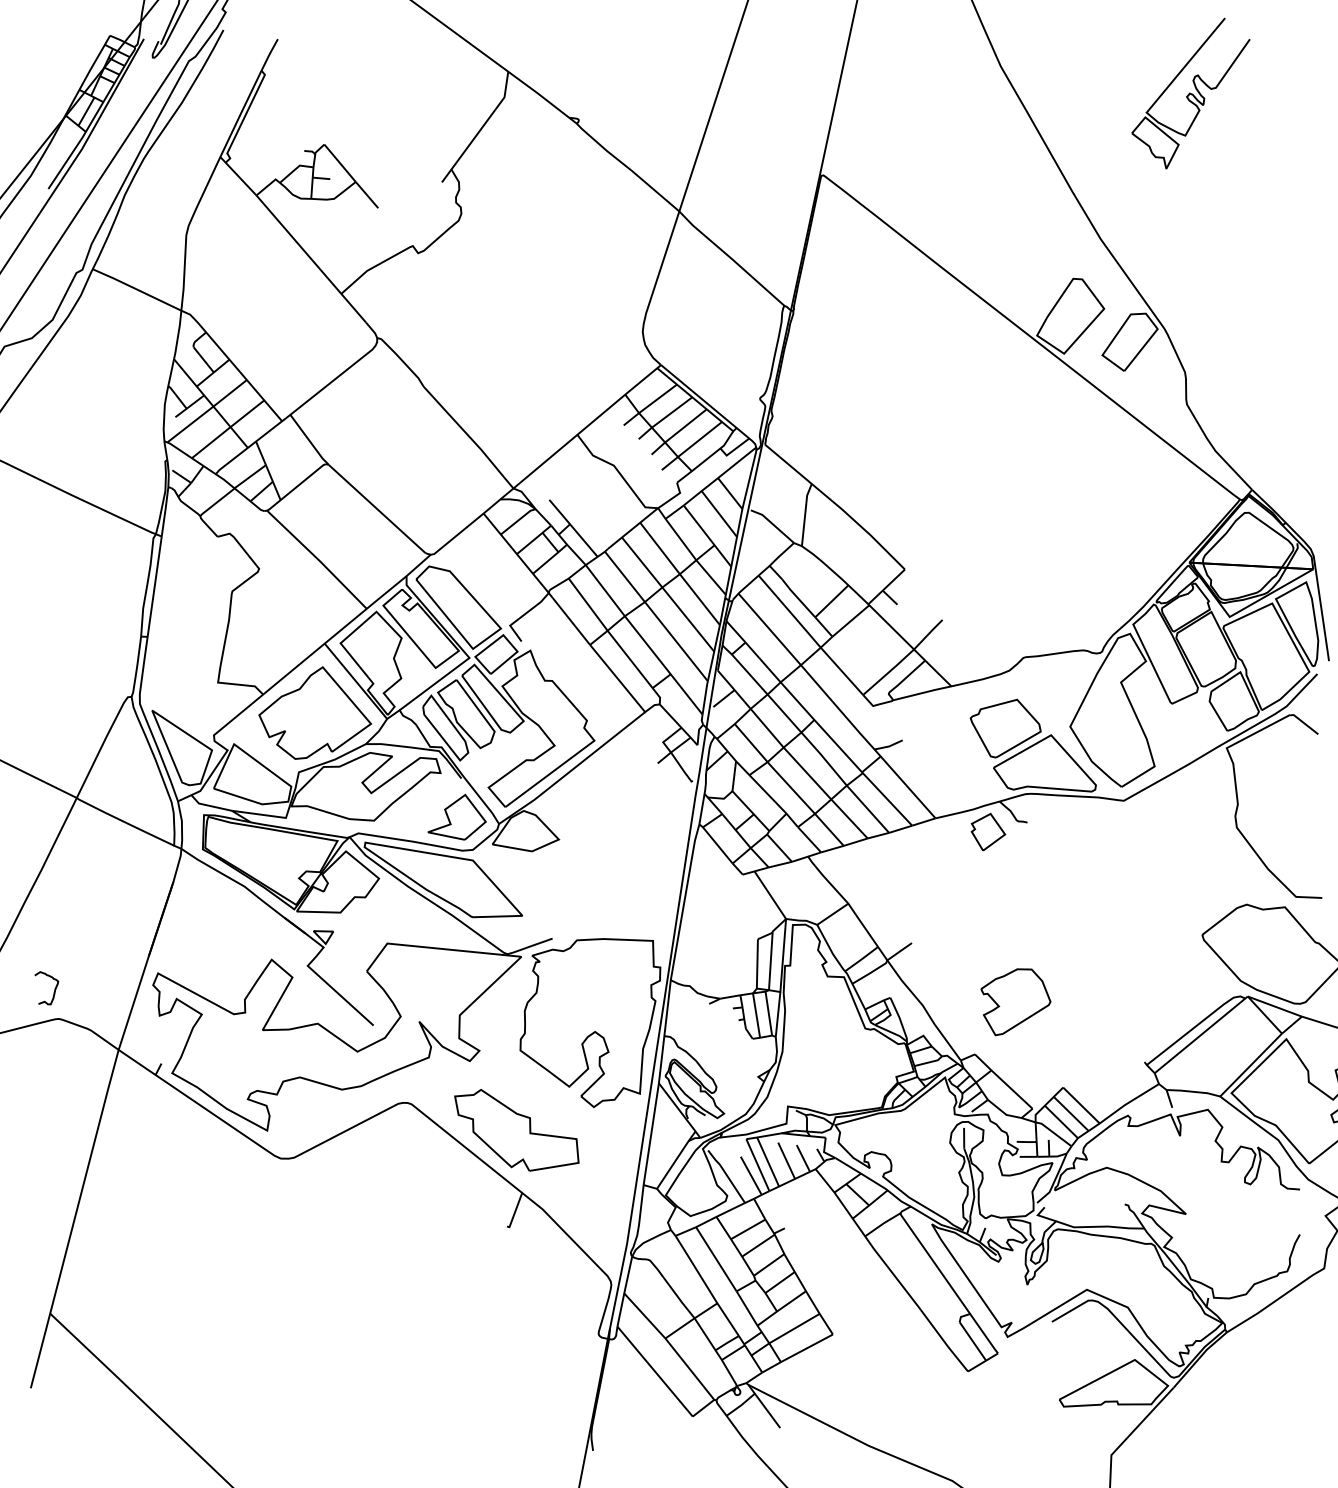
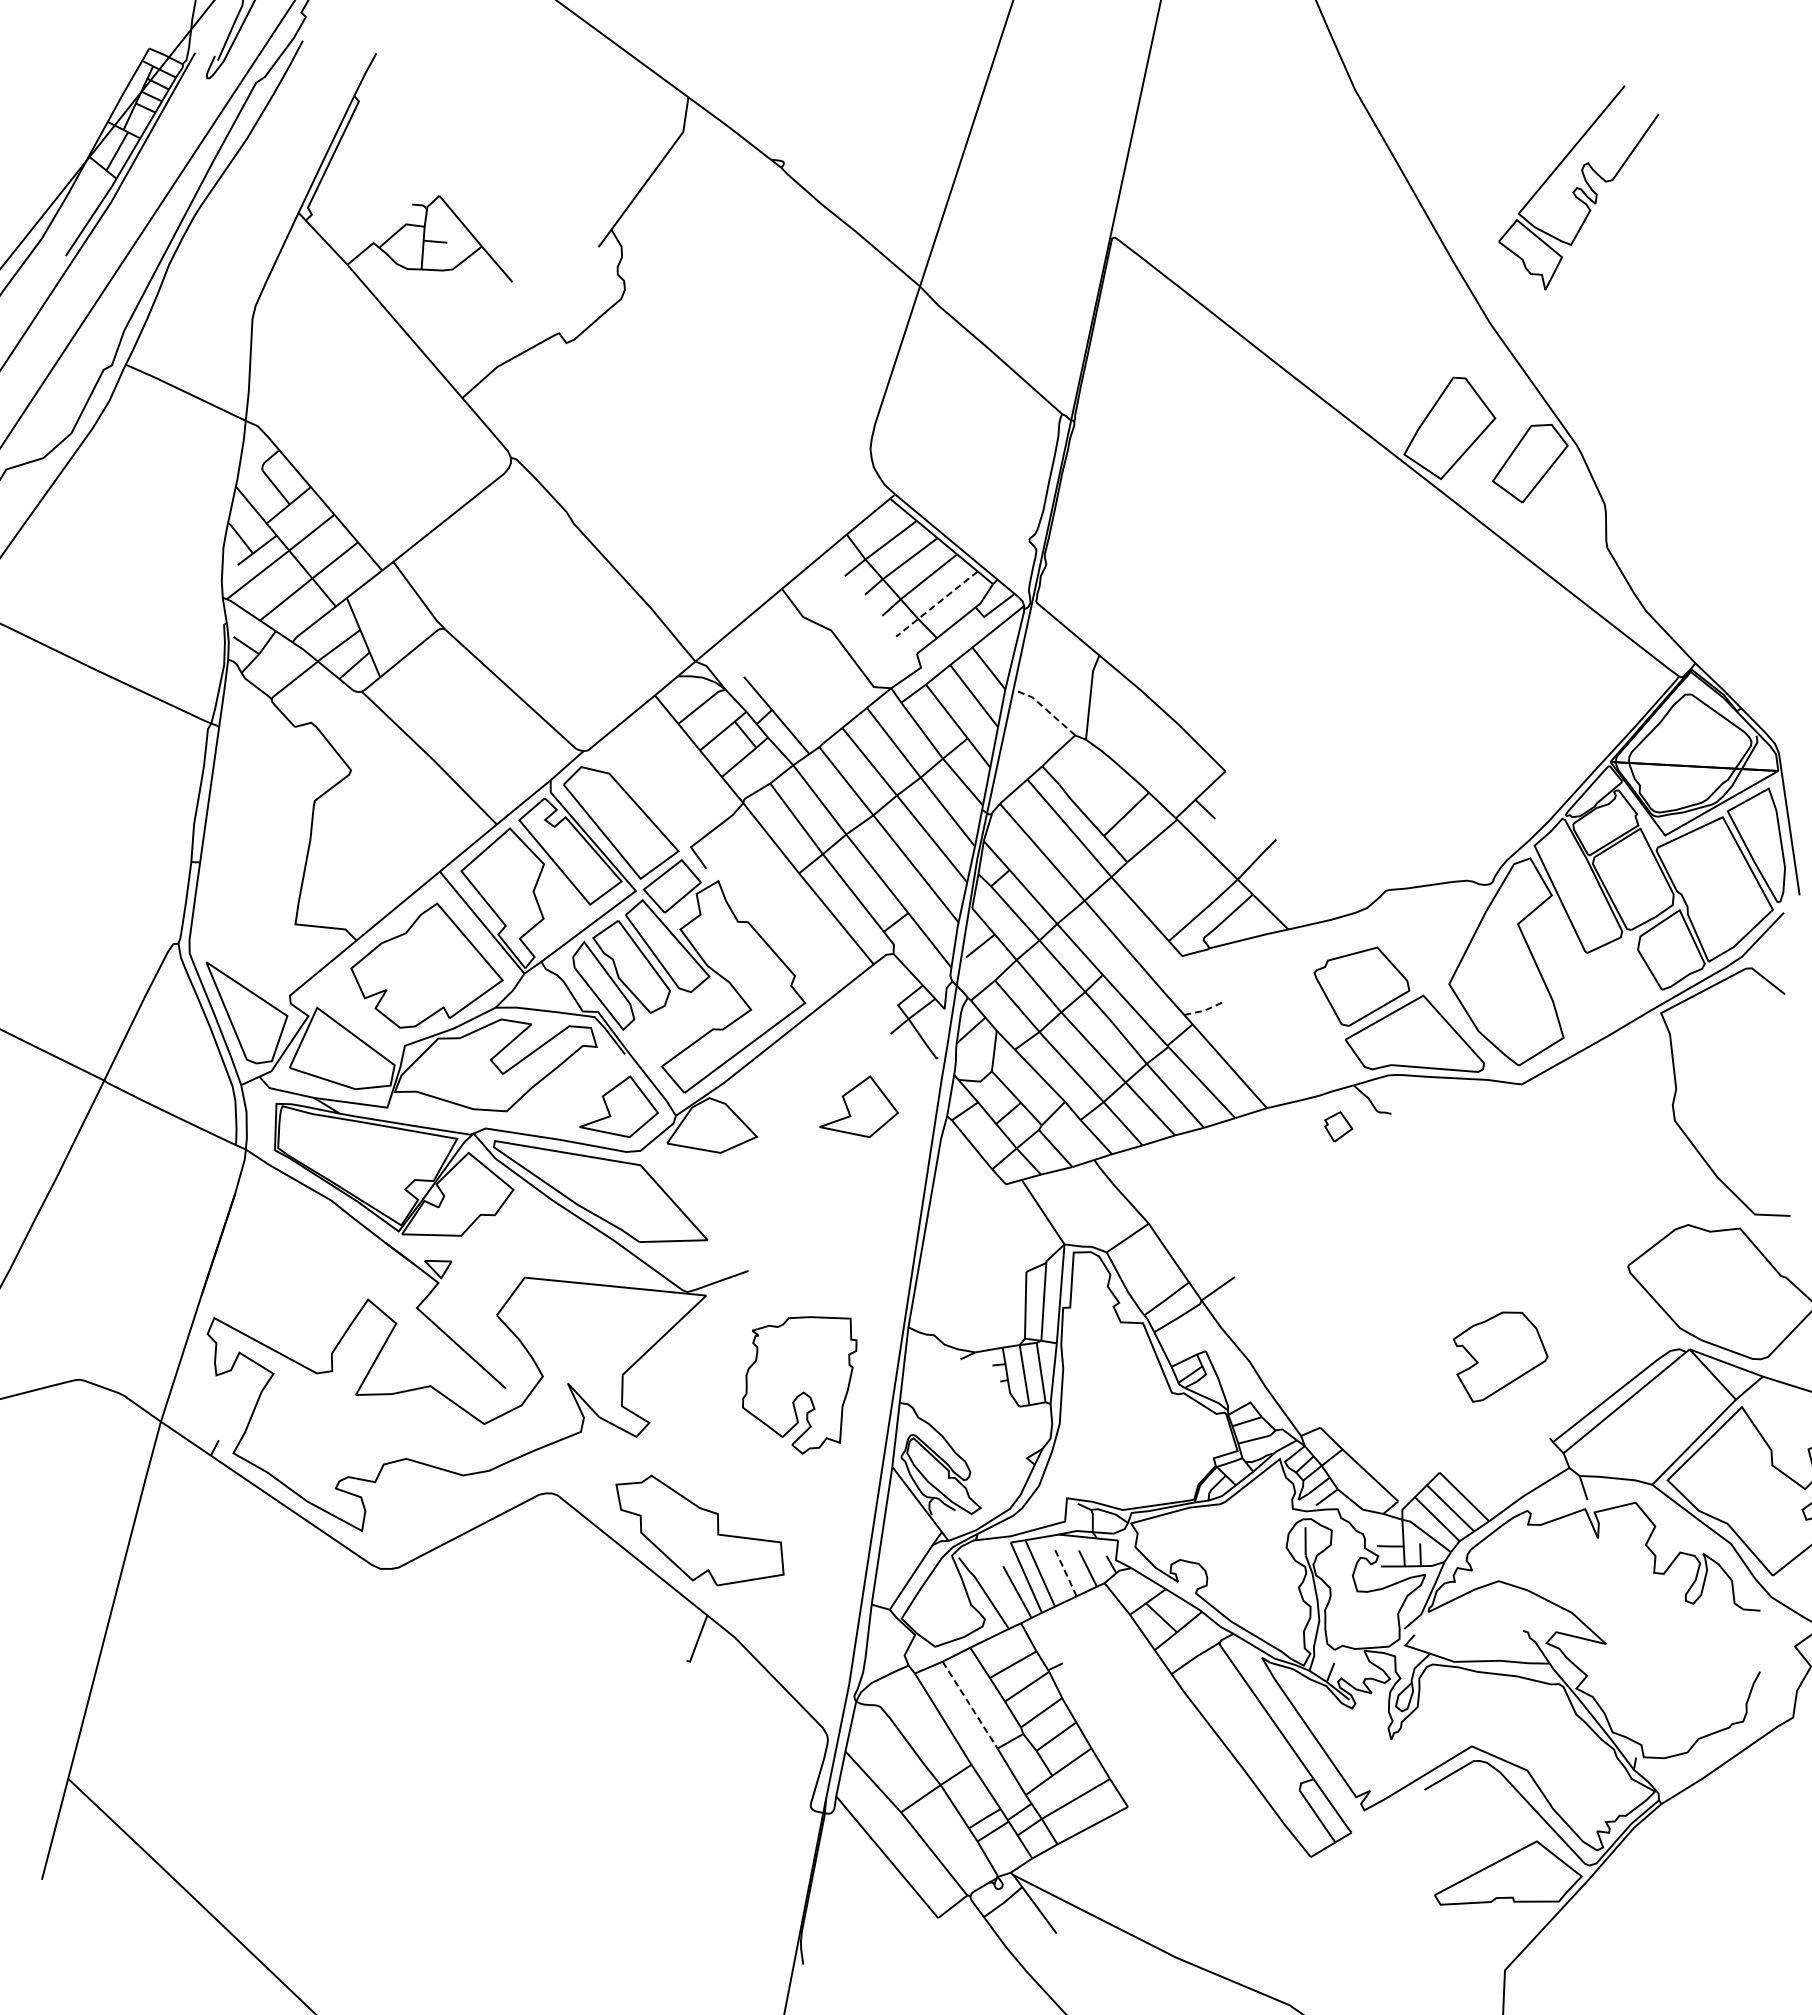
part: (1190, 93) -> (1578, 187), moved
line: (691, 446) -> (936, 604), solid -> dashed
line: (773, 524) -> (1047, 710), solid -> dashed
line: (889, 746) -> (1204, 1010), solid -> dashed
part: (633, 817) -> (858, 1106), added
part: (988, 831) -> (1338, 1126), size x0.6
curve: (54, 990) -> (73, 1341), removed
part: (1015, 1001) -> (1500, 1356), moved
part: (590, 1023) -> (799, 1385), size x0.6
line: (786, 1160) -> (1065, 1571), solid -> dashed
line: (716, 1259) -> (970, 1705), solid -> dashed

